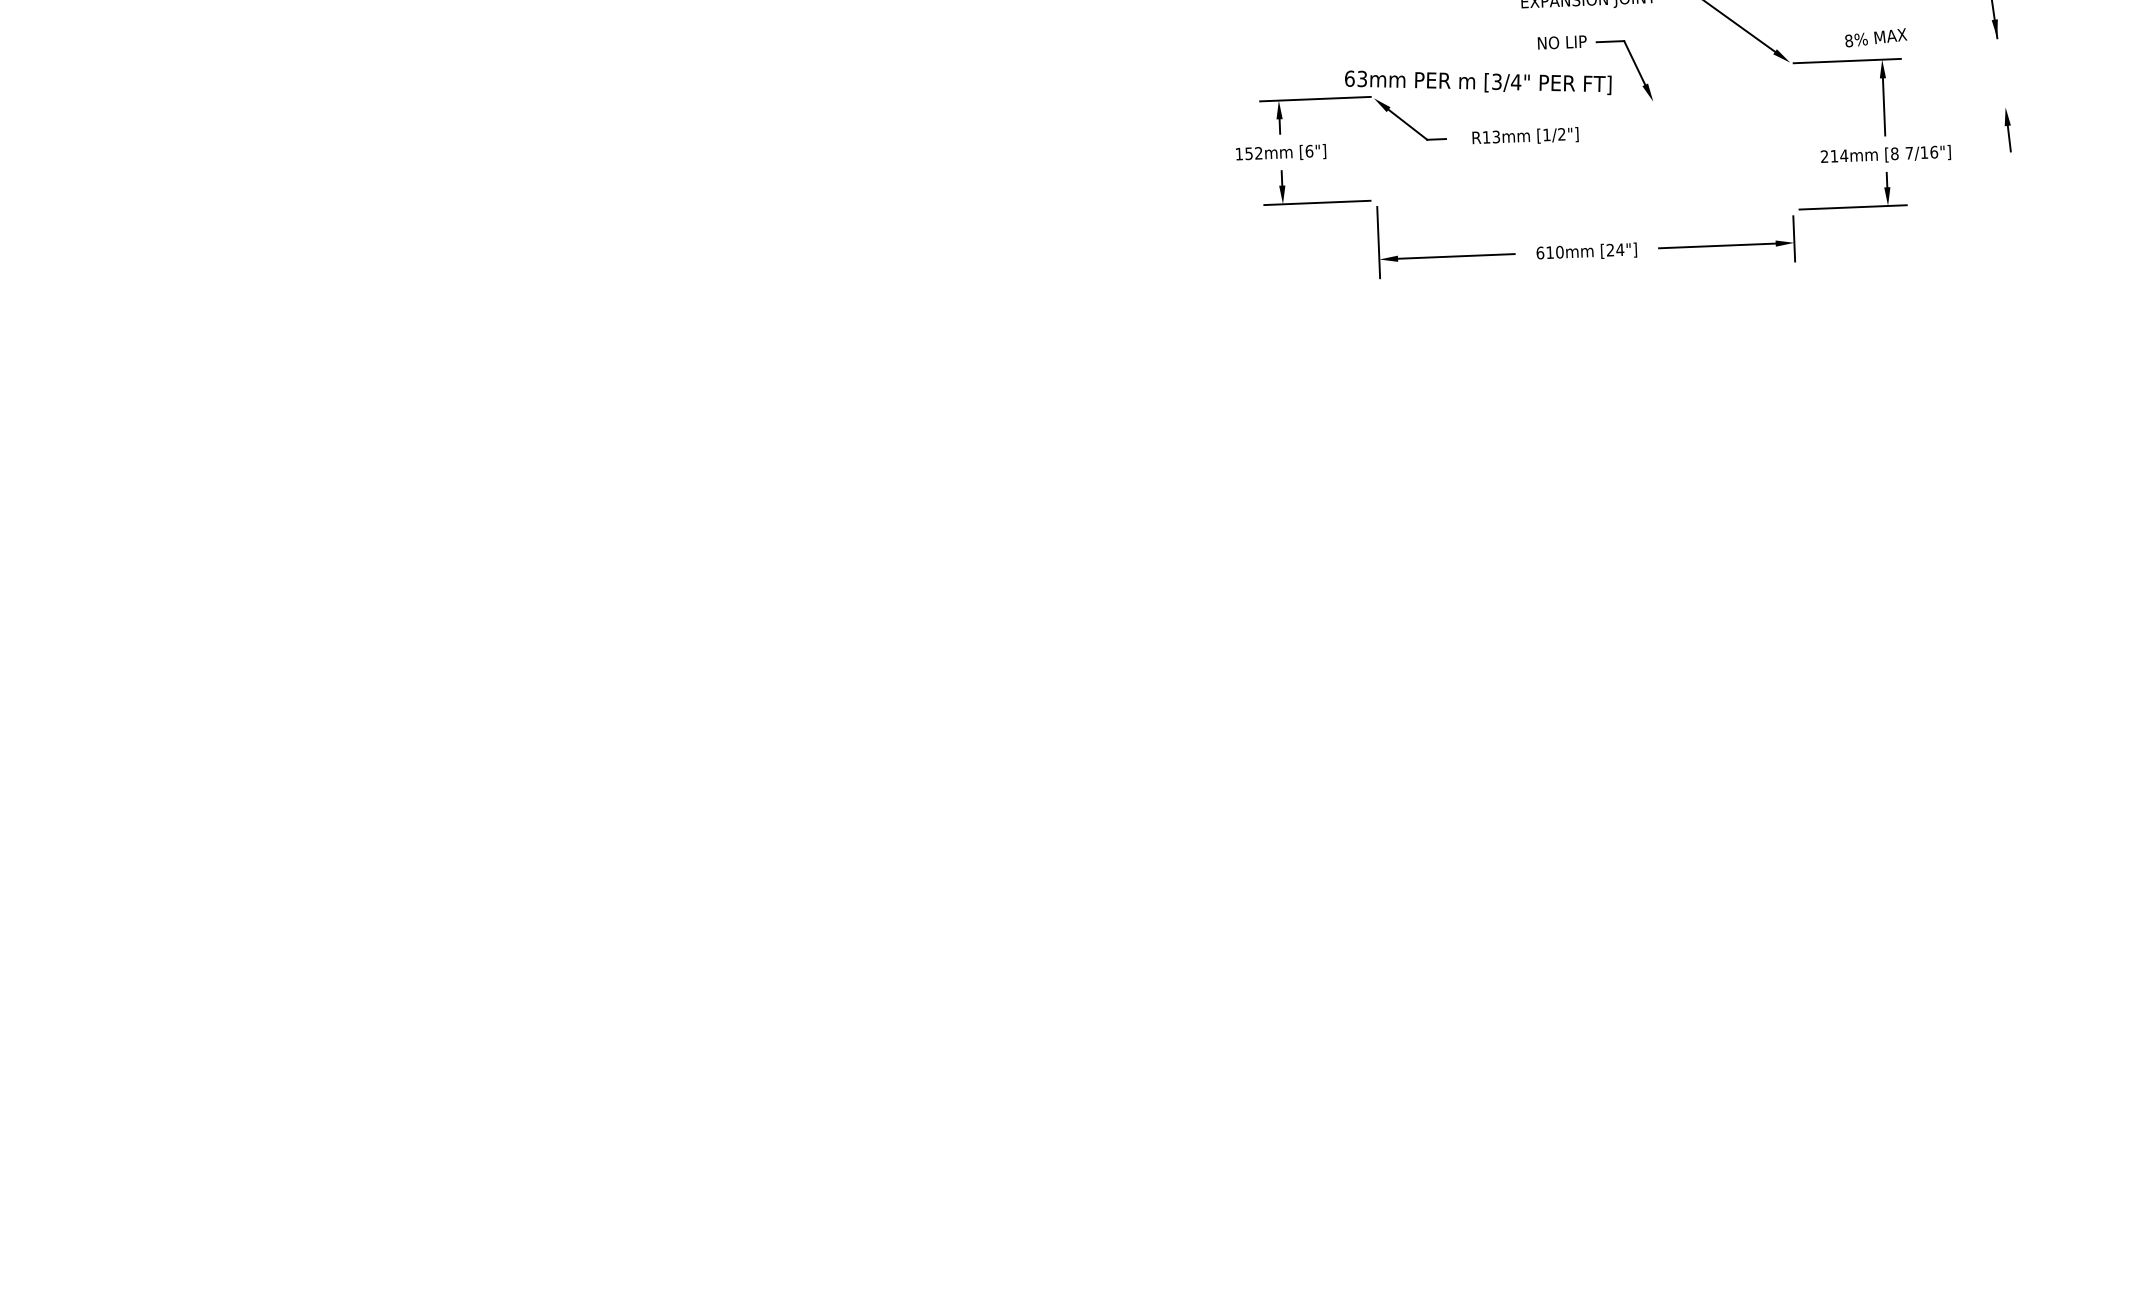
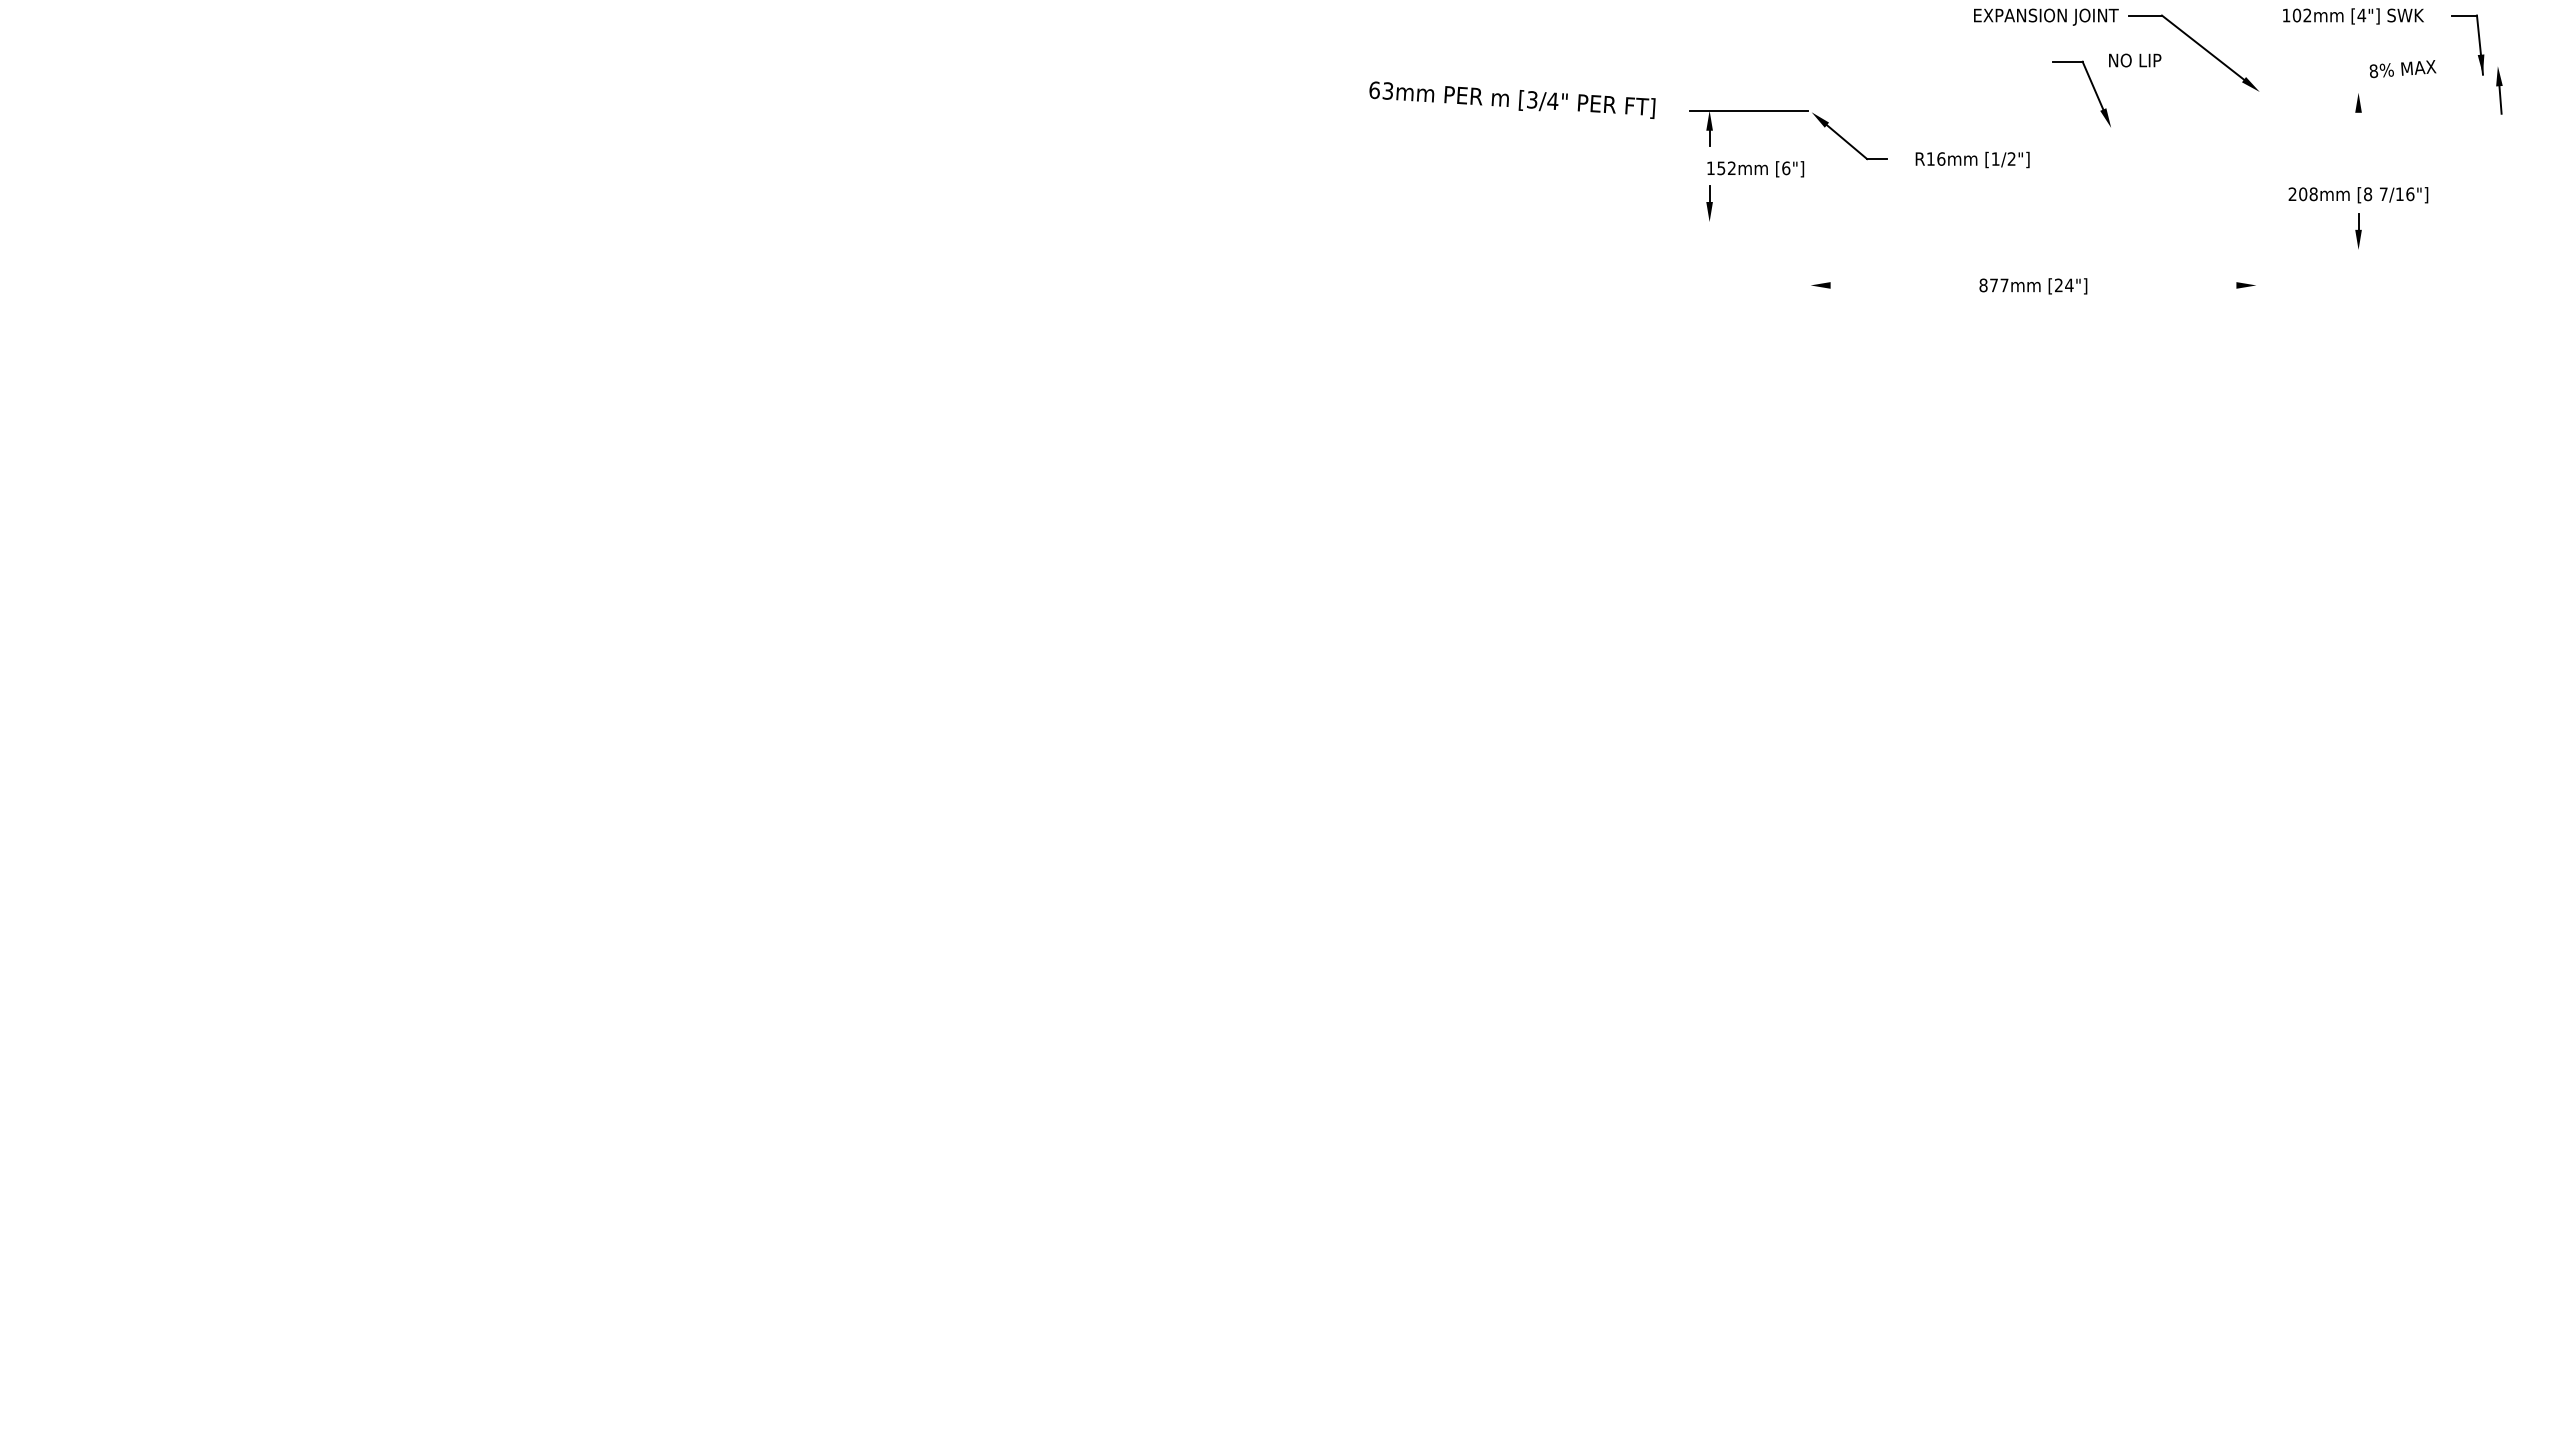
text: (1875, 38) -> (2402, 69), moved
text: (1562, 42) -> (2135, 60), moved
line: (1846, 60) -> (2320, 92), removed
text: (1478, 82) -> (1512, 99), moved
line: (1884, 106) -> (2358, 143), removed
part: (2008, 129) -> (2499, 90), moved
text: (1496, 136) -> (1941, 158), R13mm -> R16mm
text: (1280, 153) -> (1755, 169), moved
text: (1839, 156) -> (2308, 194), 214mm -> 208mm
line: (1317, 203) -> (1746, 222), removed
line: (1852, 207) -> (2320, 249), removed
line: (1794, 238) -> (2256, 280), removed
line: (1378, 242) -> (1810, 267), removed
line: (1717, 246) -> (2173, 285), removed
text: (1549, 252) -> (1993, 285), 610mm -> 877mm
line: (1455, 256) -> (1892, 285), removed

